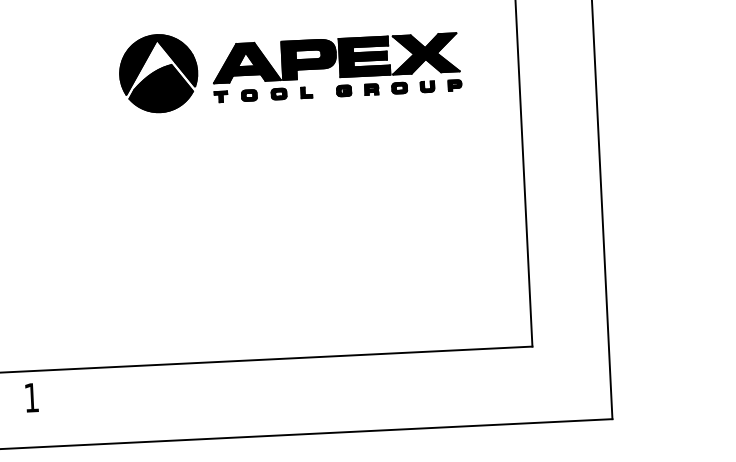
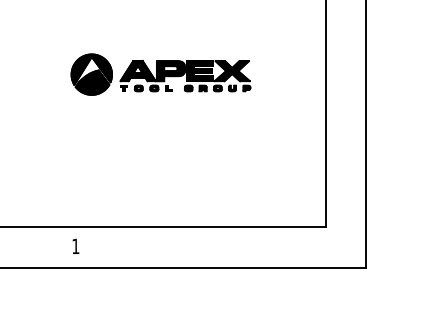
part: (289, 66) -> (160, 74), moved
text: (30, 396) -> (75, 245), moved

